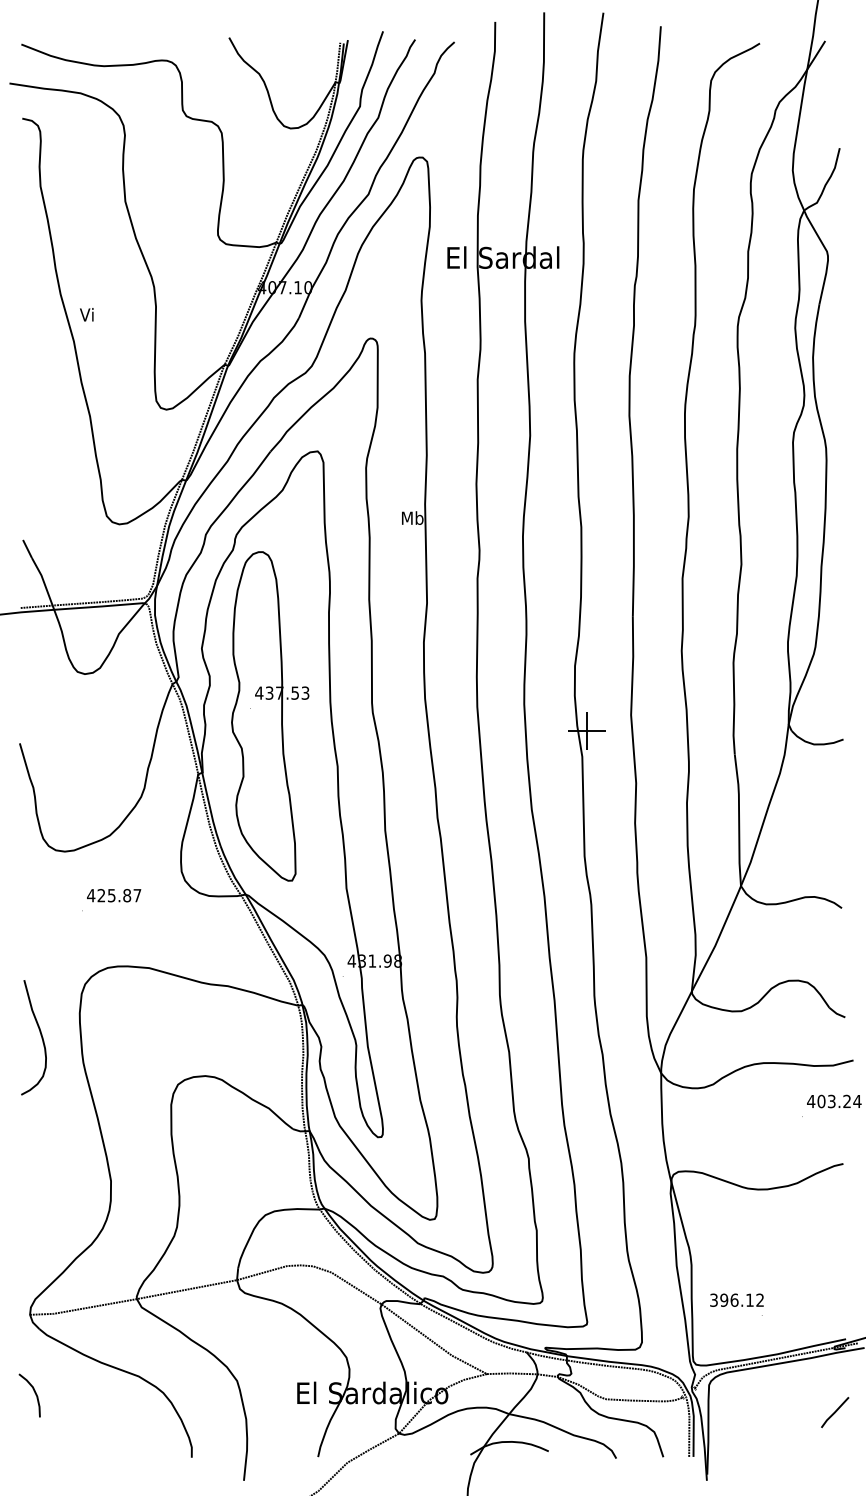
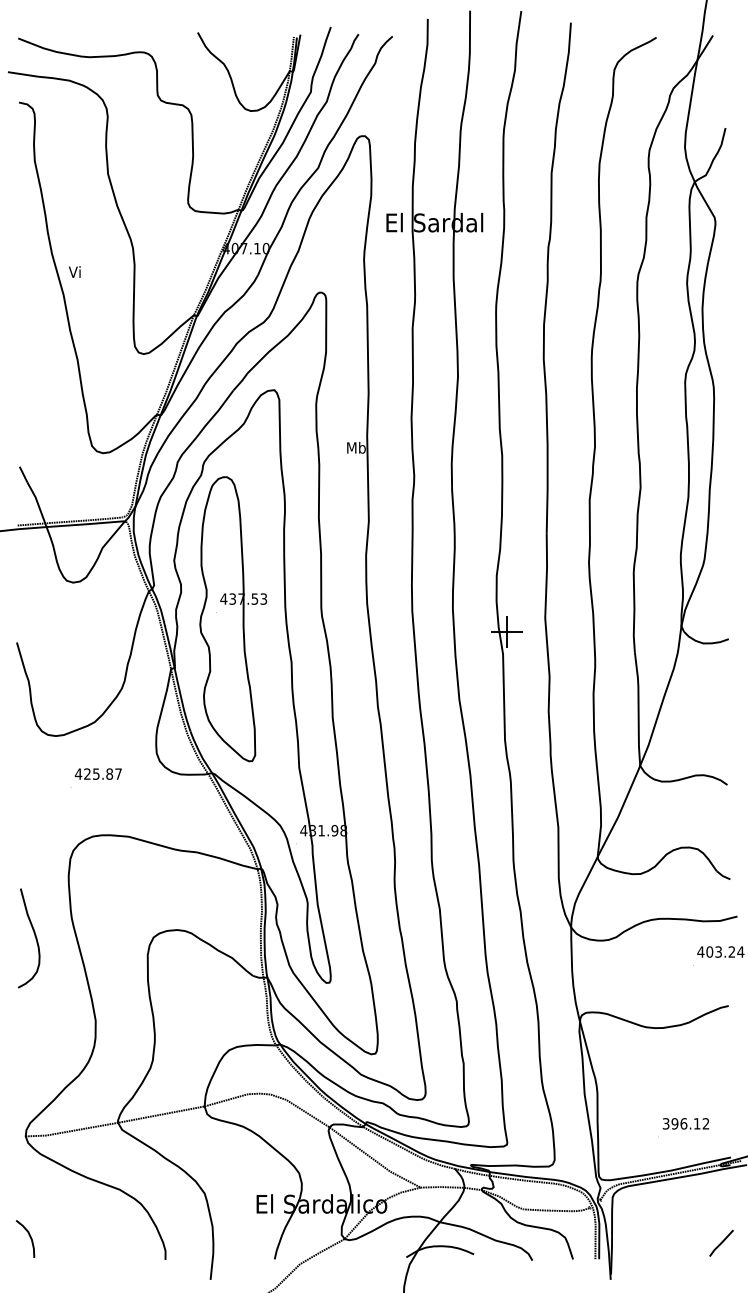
curve: (40, 1035) -> (34, 936), moved
text: (736, 1299) -> (685, 1123), moved
curve: (34, 1393) -> (29, 1237), moved
line: (835, 1412) -> (721, 1243), moved

